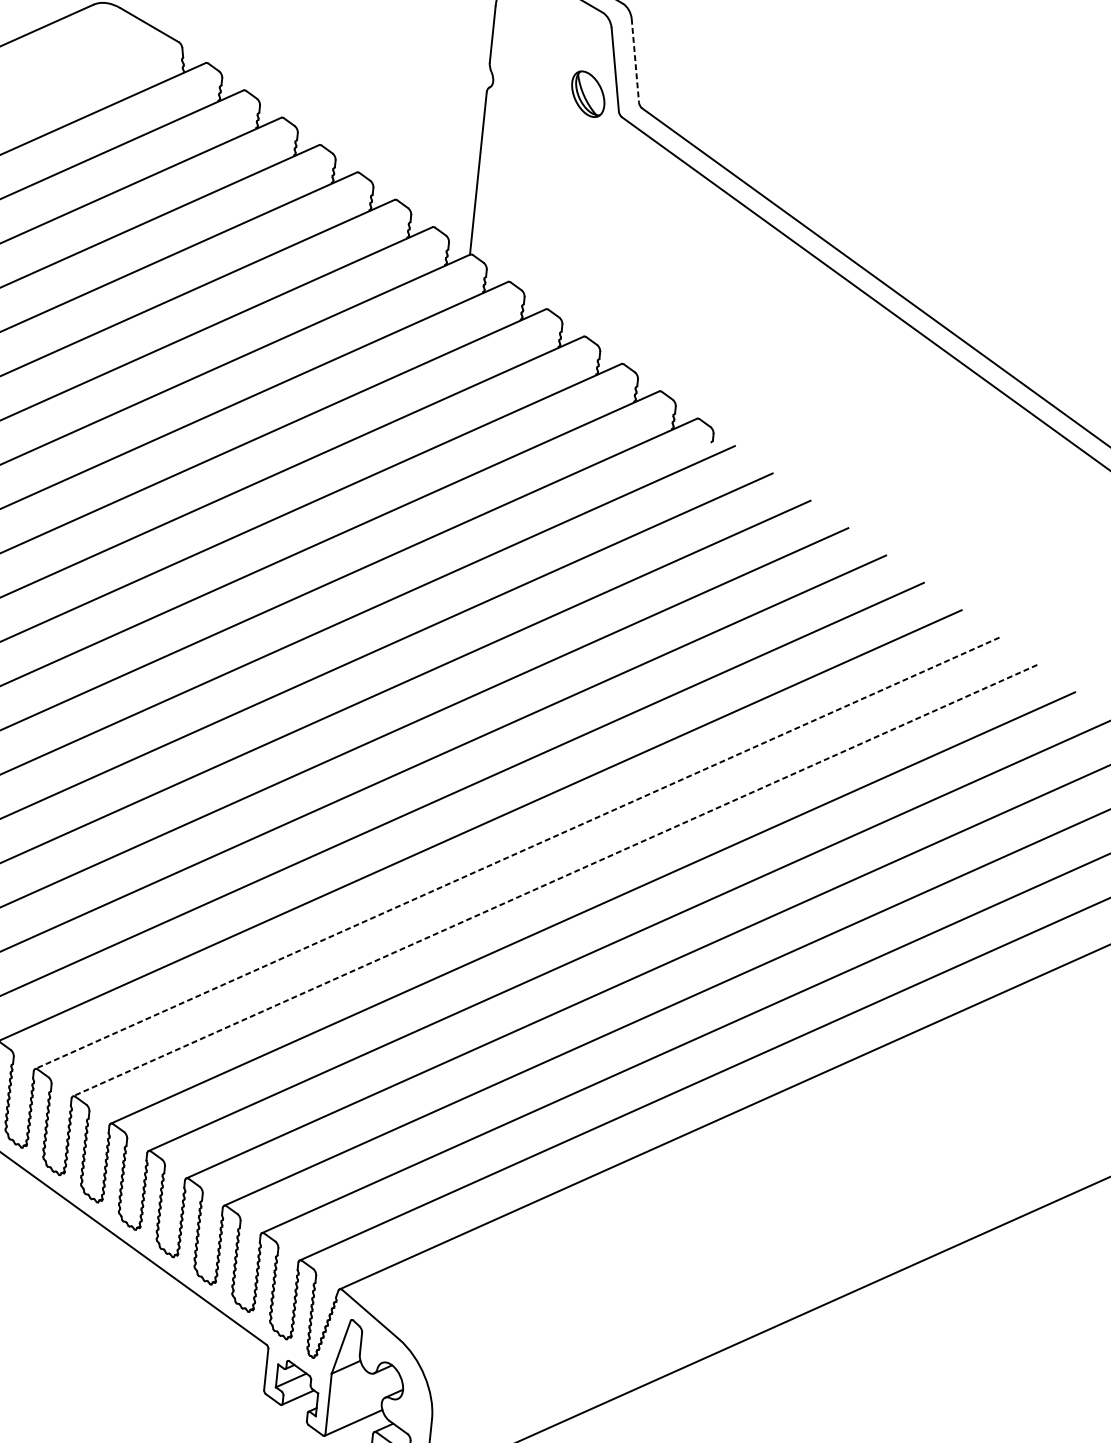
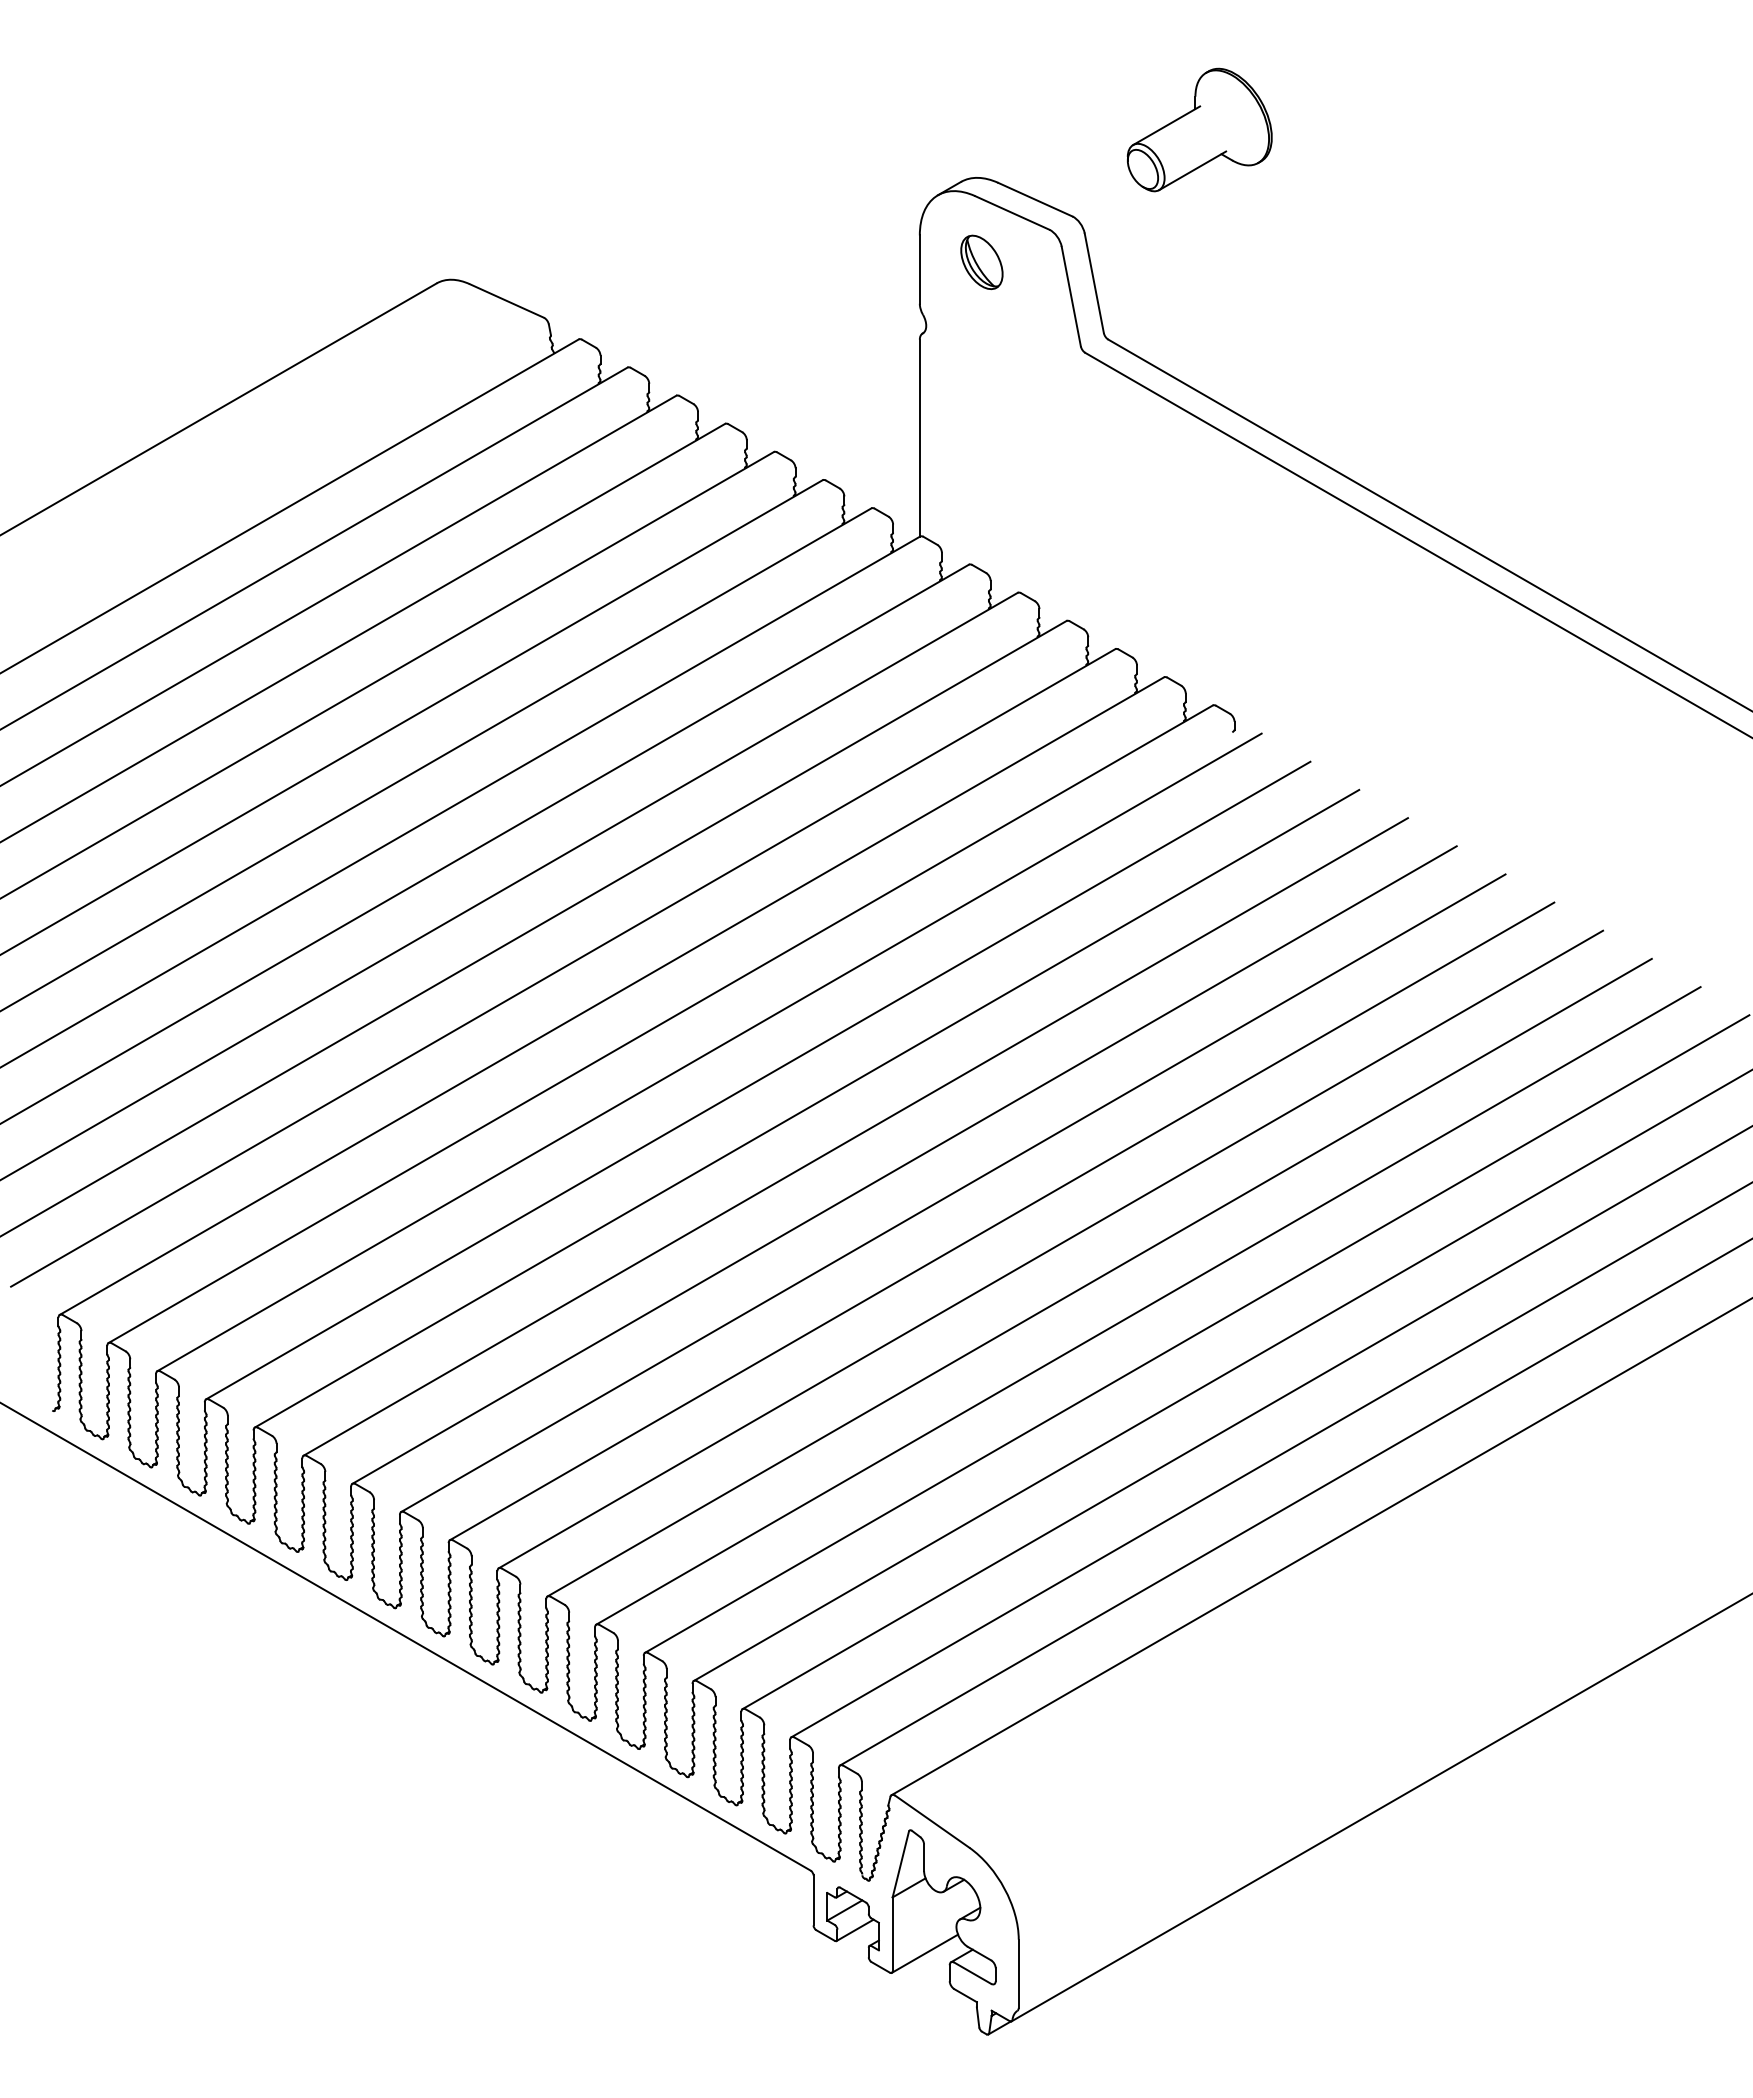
line: (635, 60) -> (1094, 283), dashed -> solid
part: (587, 94) -> (981, 262), moved
line: (516, 853) -> (1050, 1249), dashed -> solid
line: (554, 880) -> (1099, 1277), dashed -> solid

